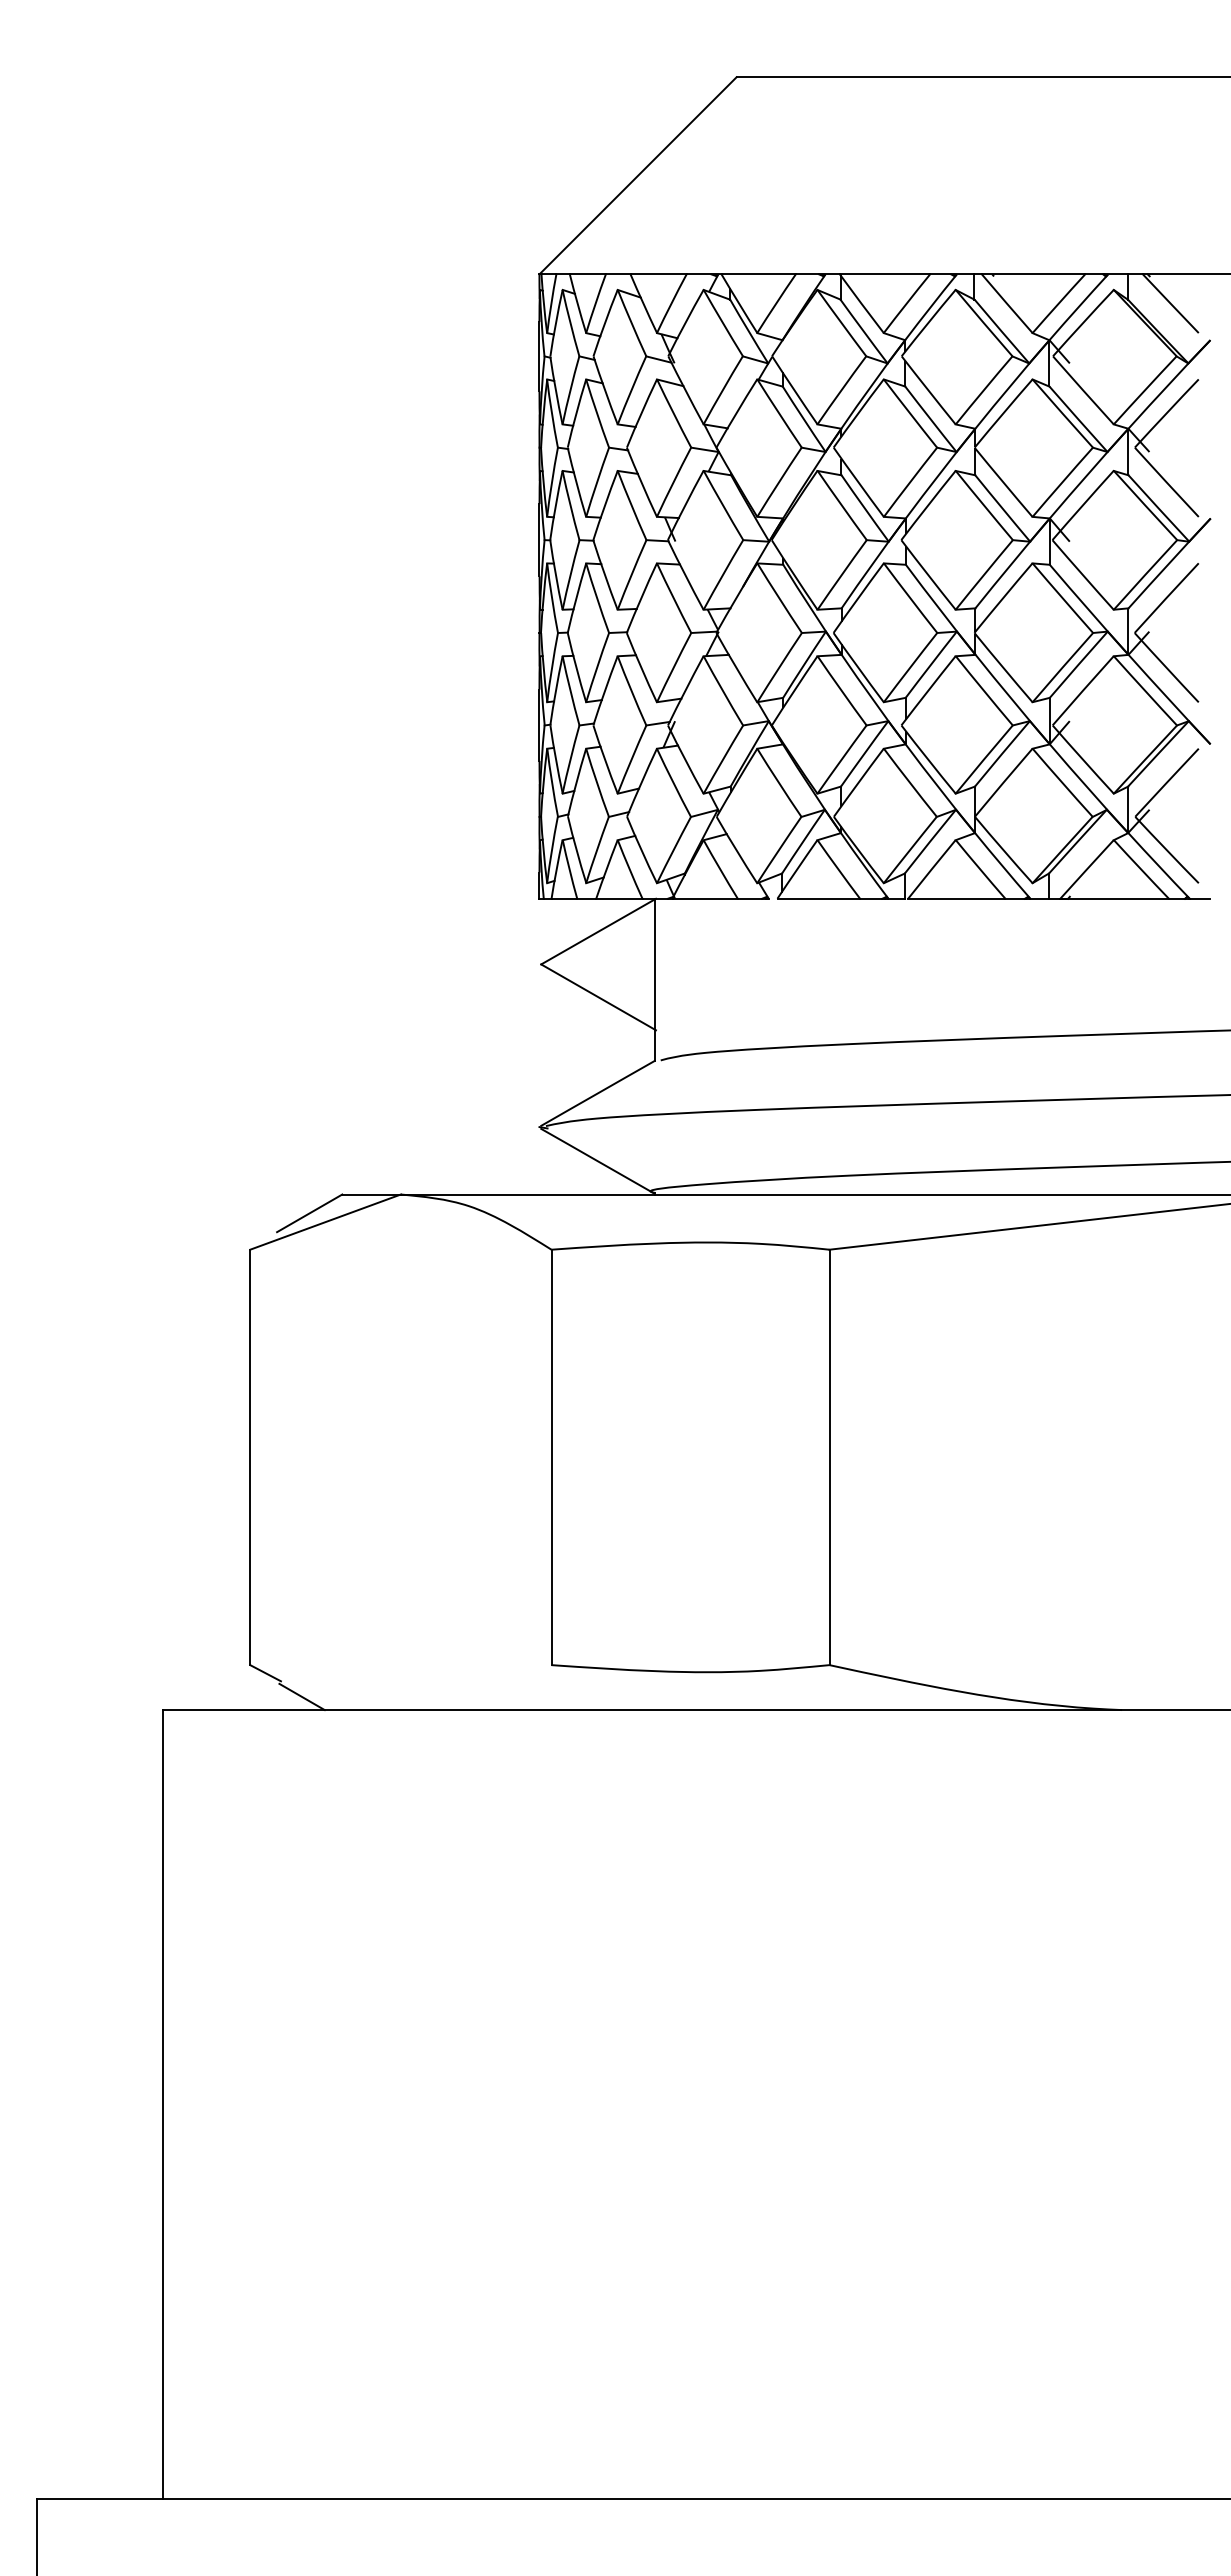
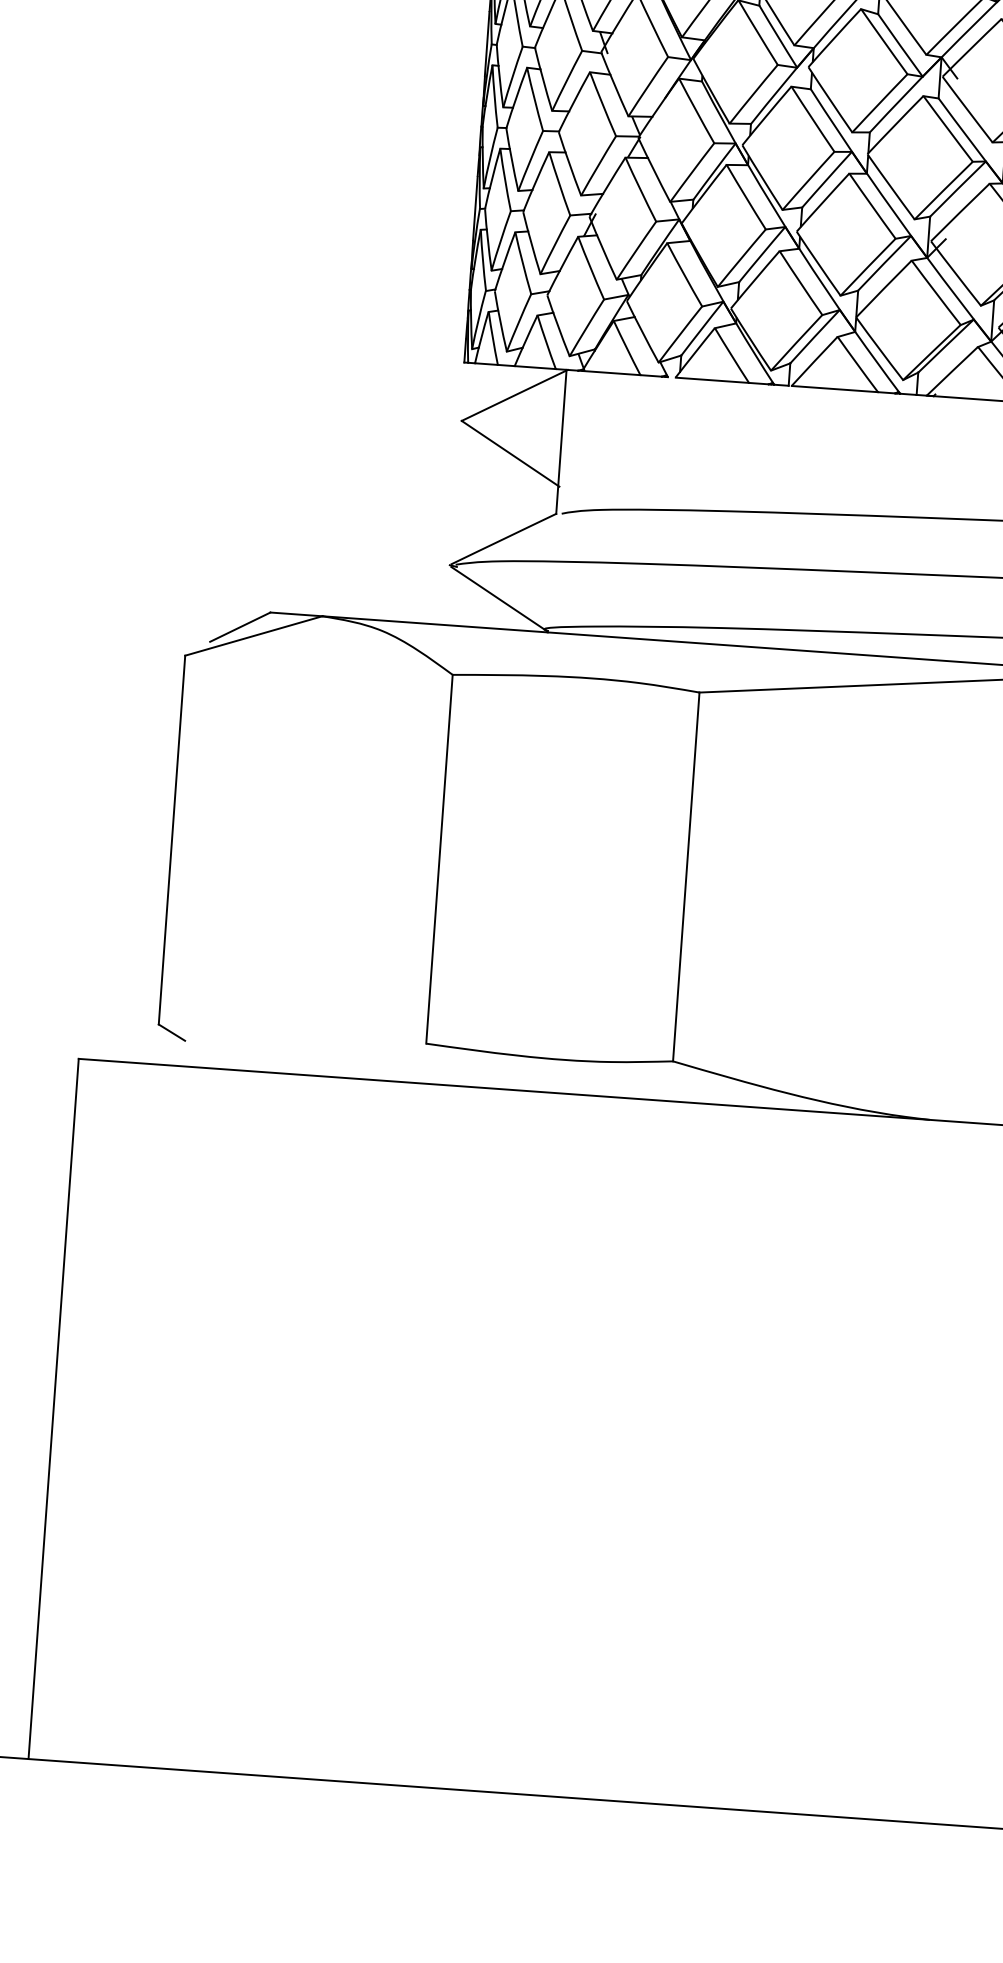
line: (301, 1696) -> (202, 1055), removed

